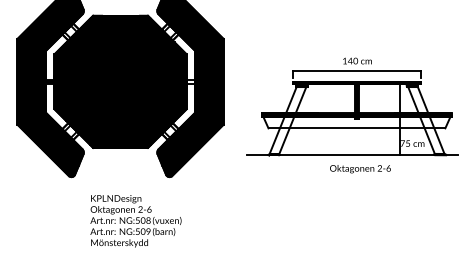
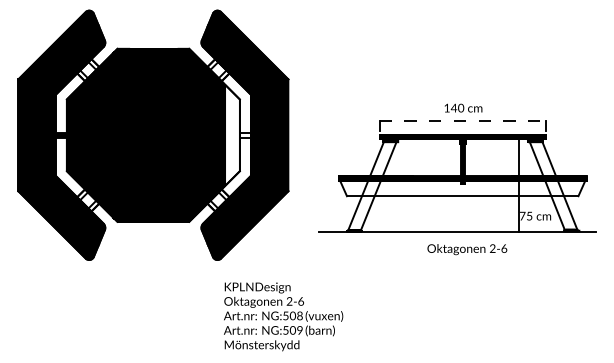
line: (357, 70) -> (463, 120), solid -> dashed
fill: (181, 81) -> (232, 135), removed
text: (135, 221) -> (283, 316), moved

